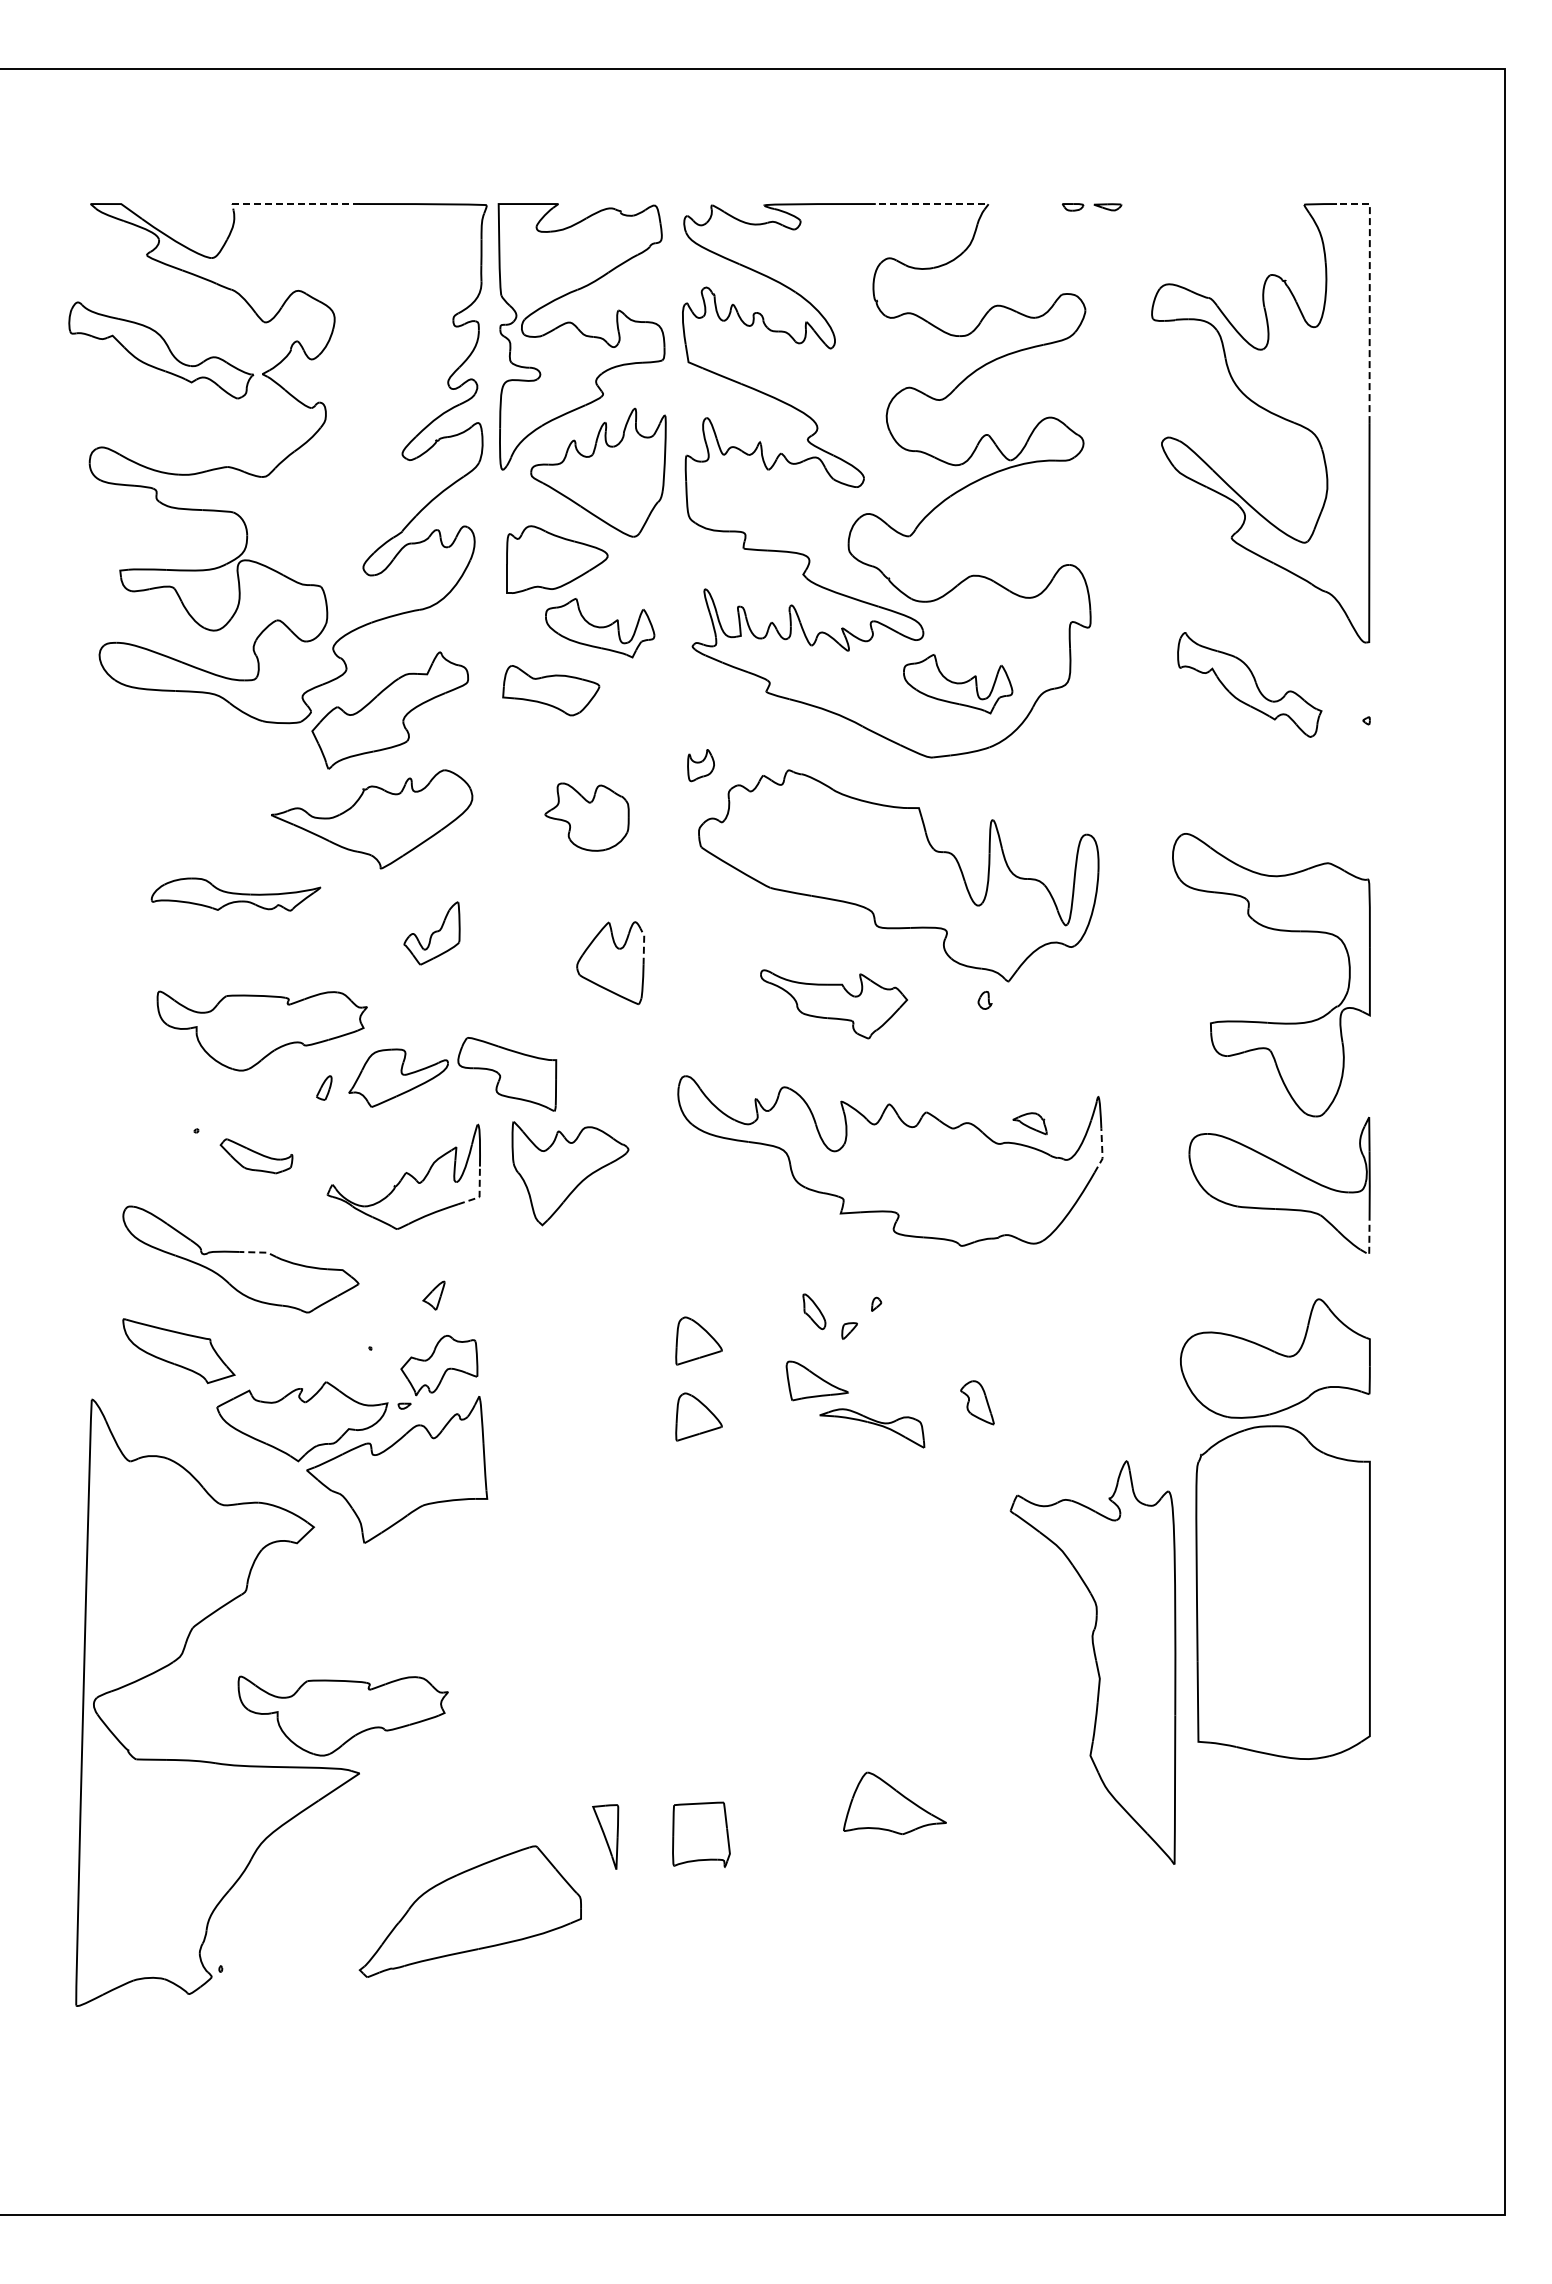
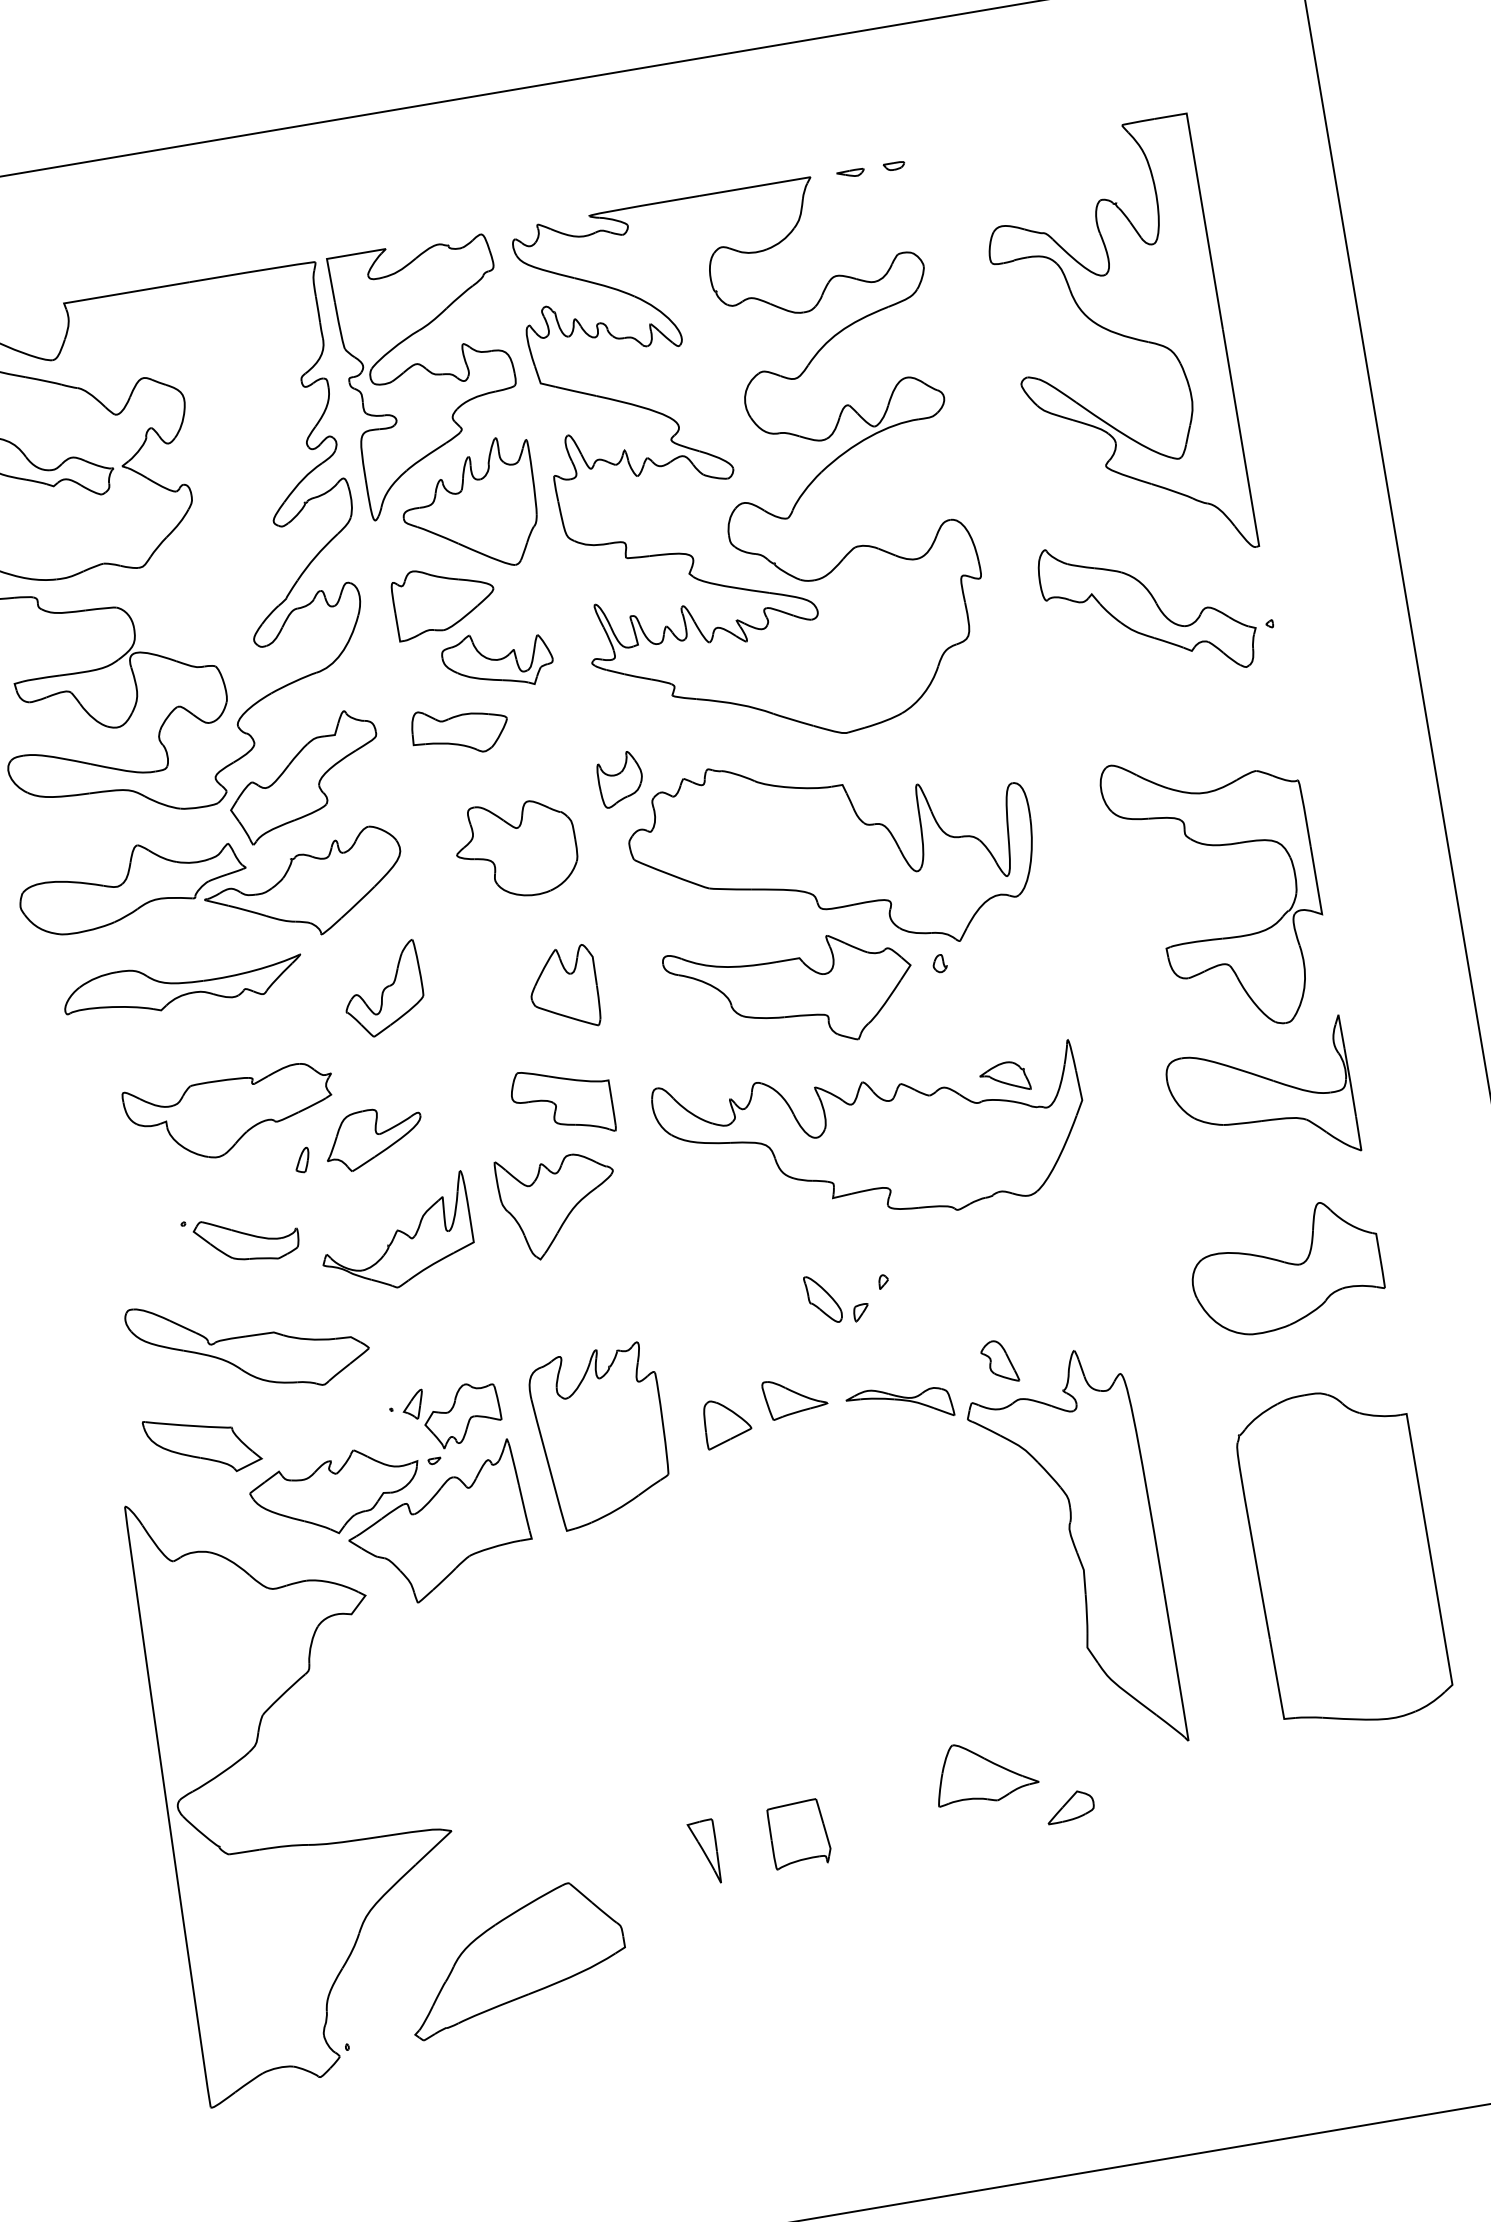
line: (292, 204) -> (123, 293), dashed -> solid
line: (936, 204) -> (759, 186), dashed -> solid
part: (1107, 207) -> (850, 173), moved
line: (1369, 296) -> (1201, 204), dashed -> solid
part: (958, 684) -> (860, 656), removed
part: (1249, 684) -> (1148, 607), size x1.43
part: (700, 765) -> (619, 779), size x1.67
part: (202, 788) -> (132, 885), added
part: (586, 817) -> (516, 849), size x1.43
part: (235, 894) -> (182, 984), size x1.43
part: (431, 933) -> (382, 990), size x1.43
line: (644, 945) -> (594, 966), dashed -> solid
part: (833, 1004) -> (790, 993), size x1.67
part: (507, 1074) -> (562, 1102), moved
part: (1029, 1123) -> (1004, 1077), size x1.43
line: (1102, 1151) -> (1080, 1093), dashed -> solid
part: (256, 1156) -> (246, 1239), size x1.43
line: (479, 1193) -> (473, 1238), dashed -> solid
line: (1369, 1243) -> (1359, 1139), dashed -> solid
line: (258, 1252) -> (264, 1333), dashed -> solid
part: (433, 1295) -> (413, 1405), moved
part: (814, 1311) -> (823, 1299), size x1.43
part: (698, 1340) -> (713, 1347), removed
part: (816, 1380) -> (794, 1396), moved
part: (573, 1409) -> (601, 1436), added
part: (1282, 1592) -> (1342, 1557), moved
part: (1092, 1662) -> (1073, 1555), moved
part: (342, 1715) -> (425, 1776), removed
part: (972, 1852) -> (1069, 1806), added
part: (469, 1911) -> (513, 1958), moved

